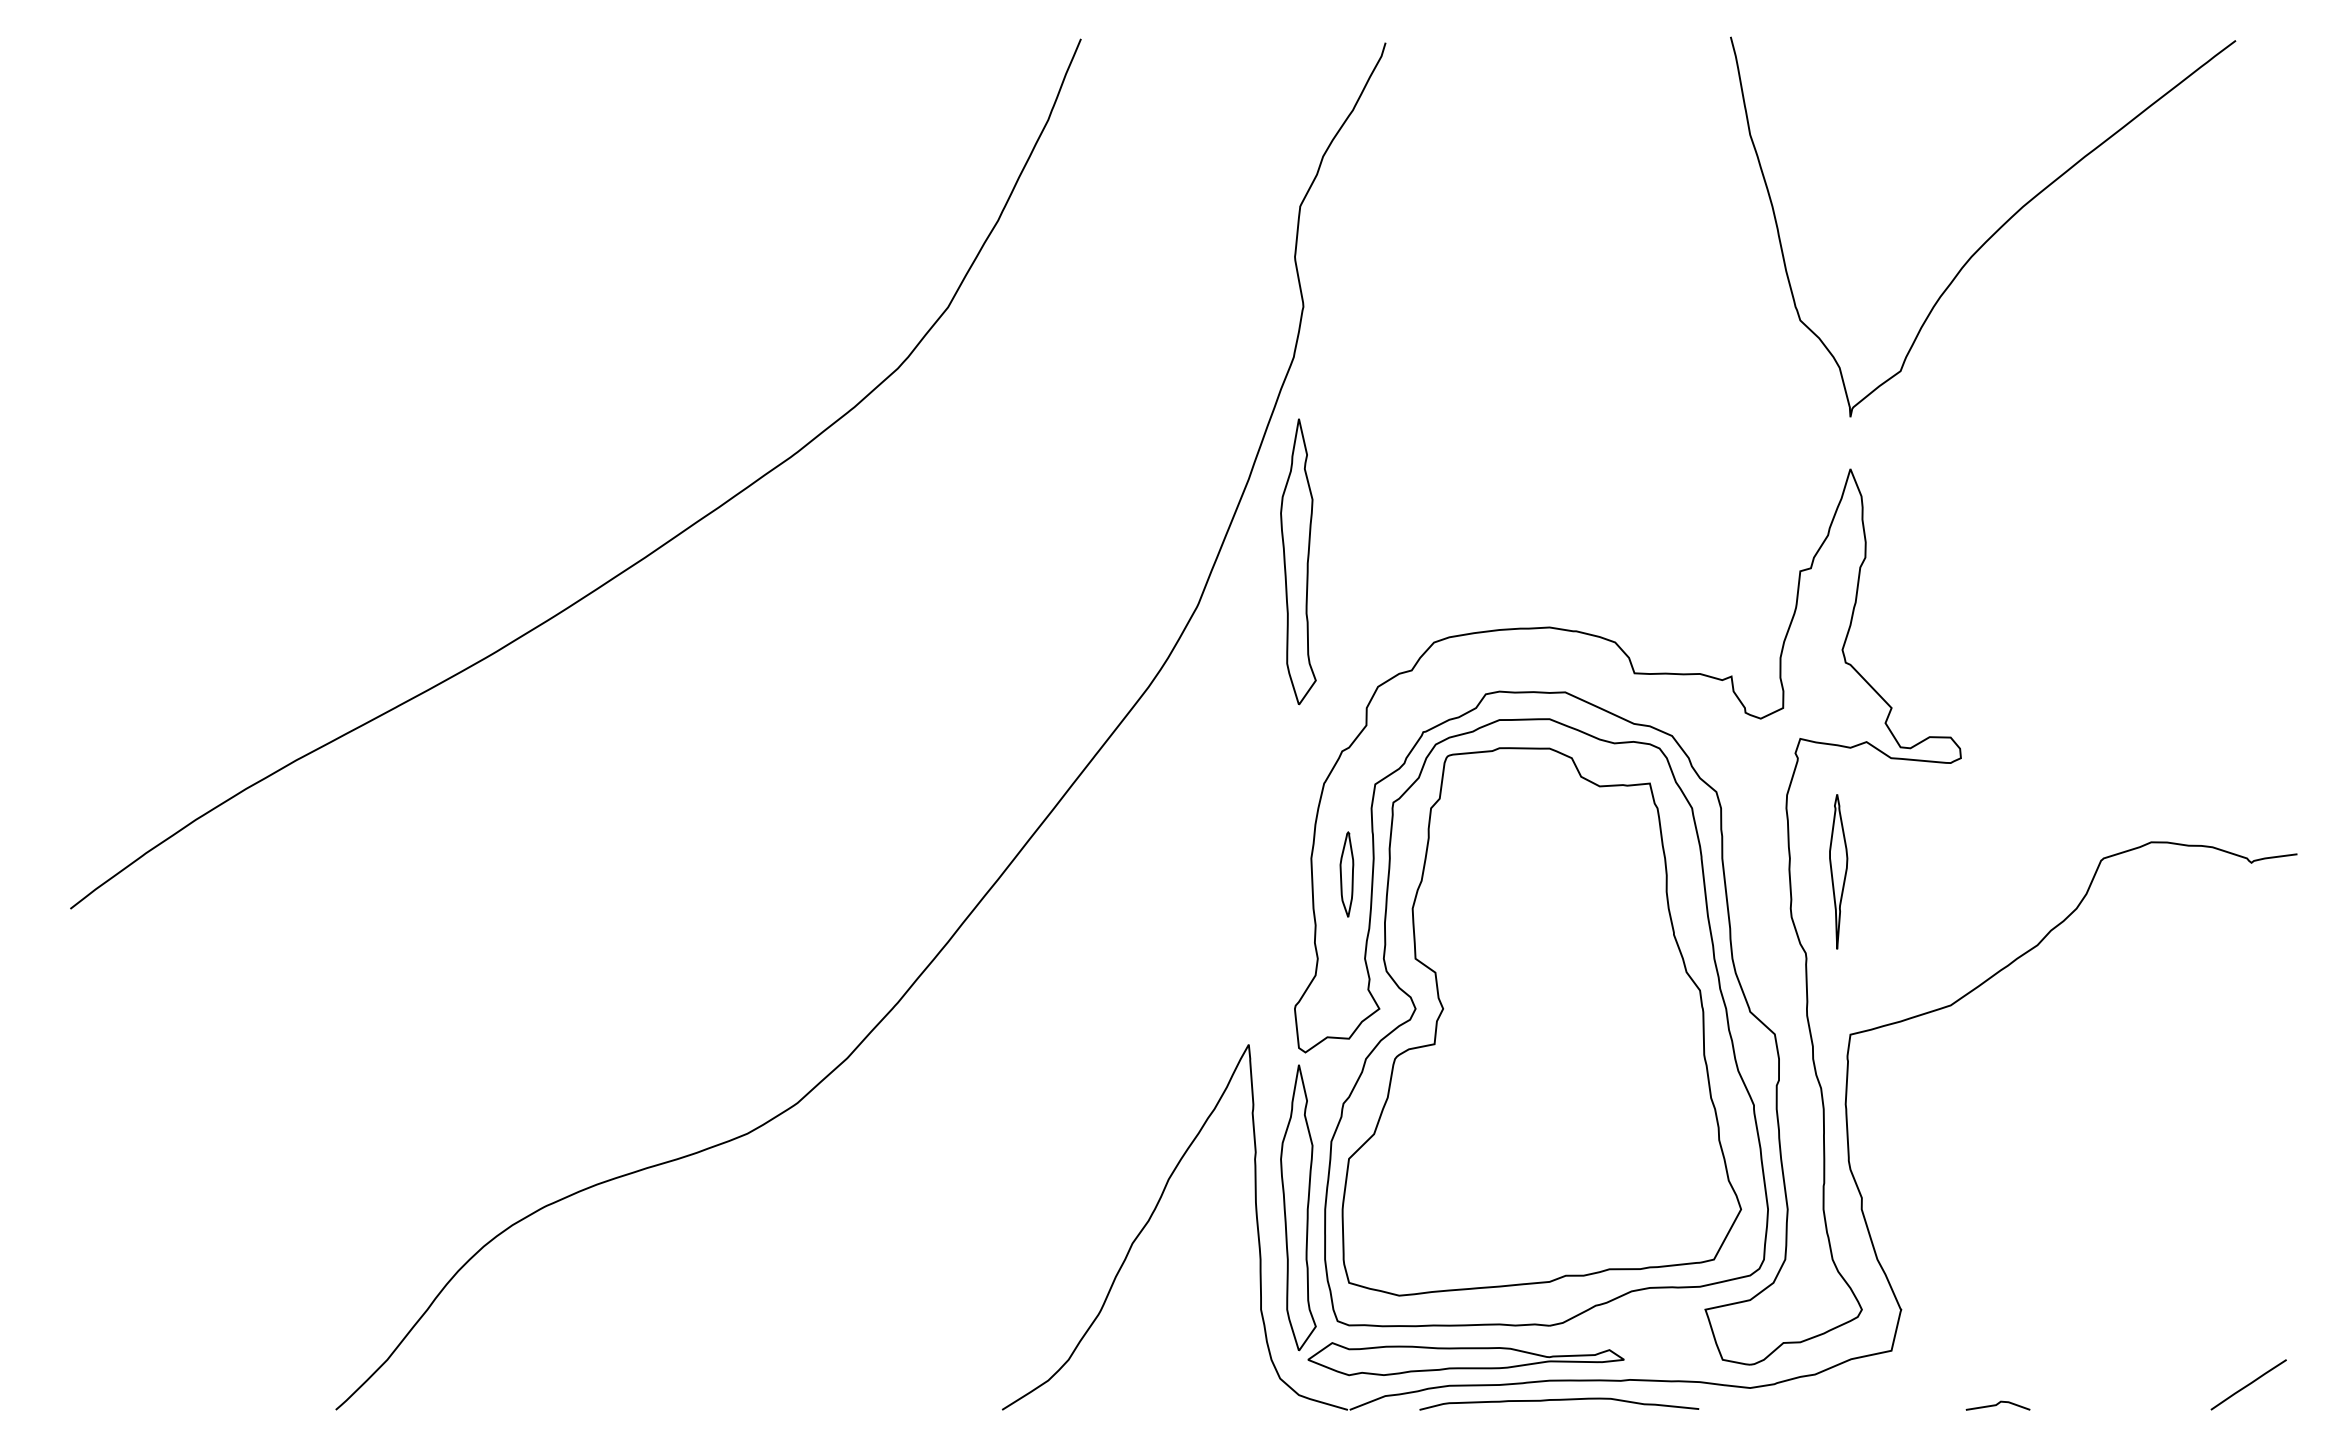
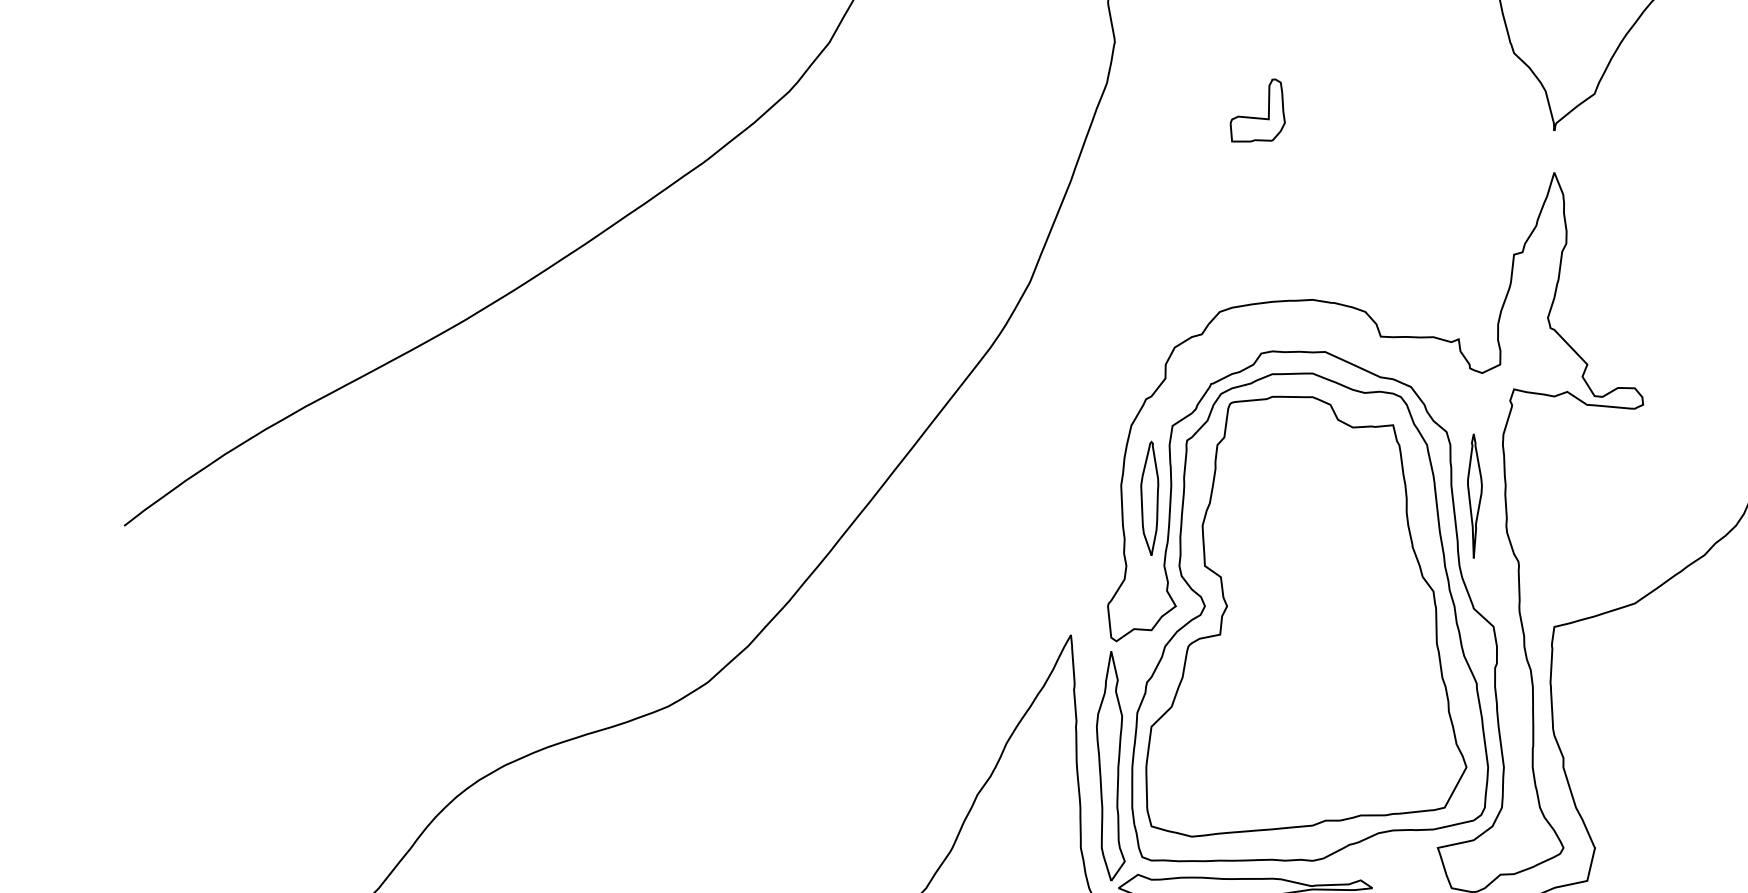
part: (1480, 400) -> (1257, 117), added
part: (1298, 561) -> (1110, 246), removed
part: (1838, 871) -> (1474, 495), moved
part: (1346, 874) -> (1149, 498), size x1.67

